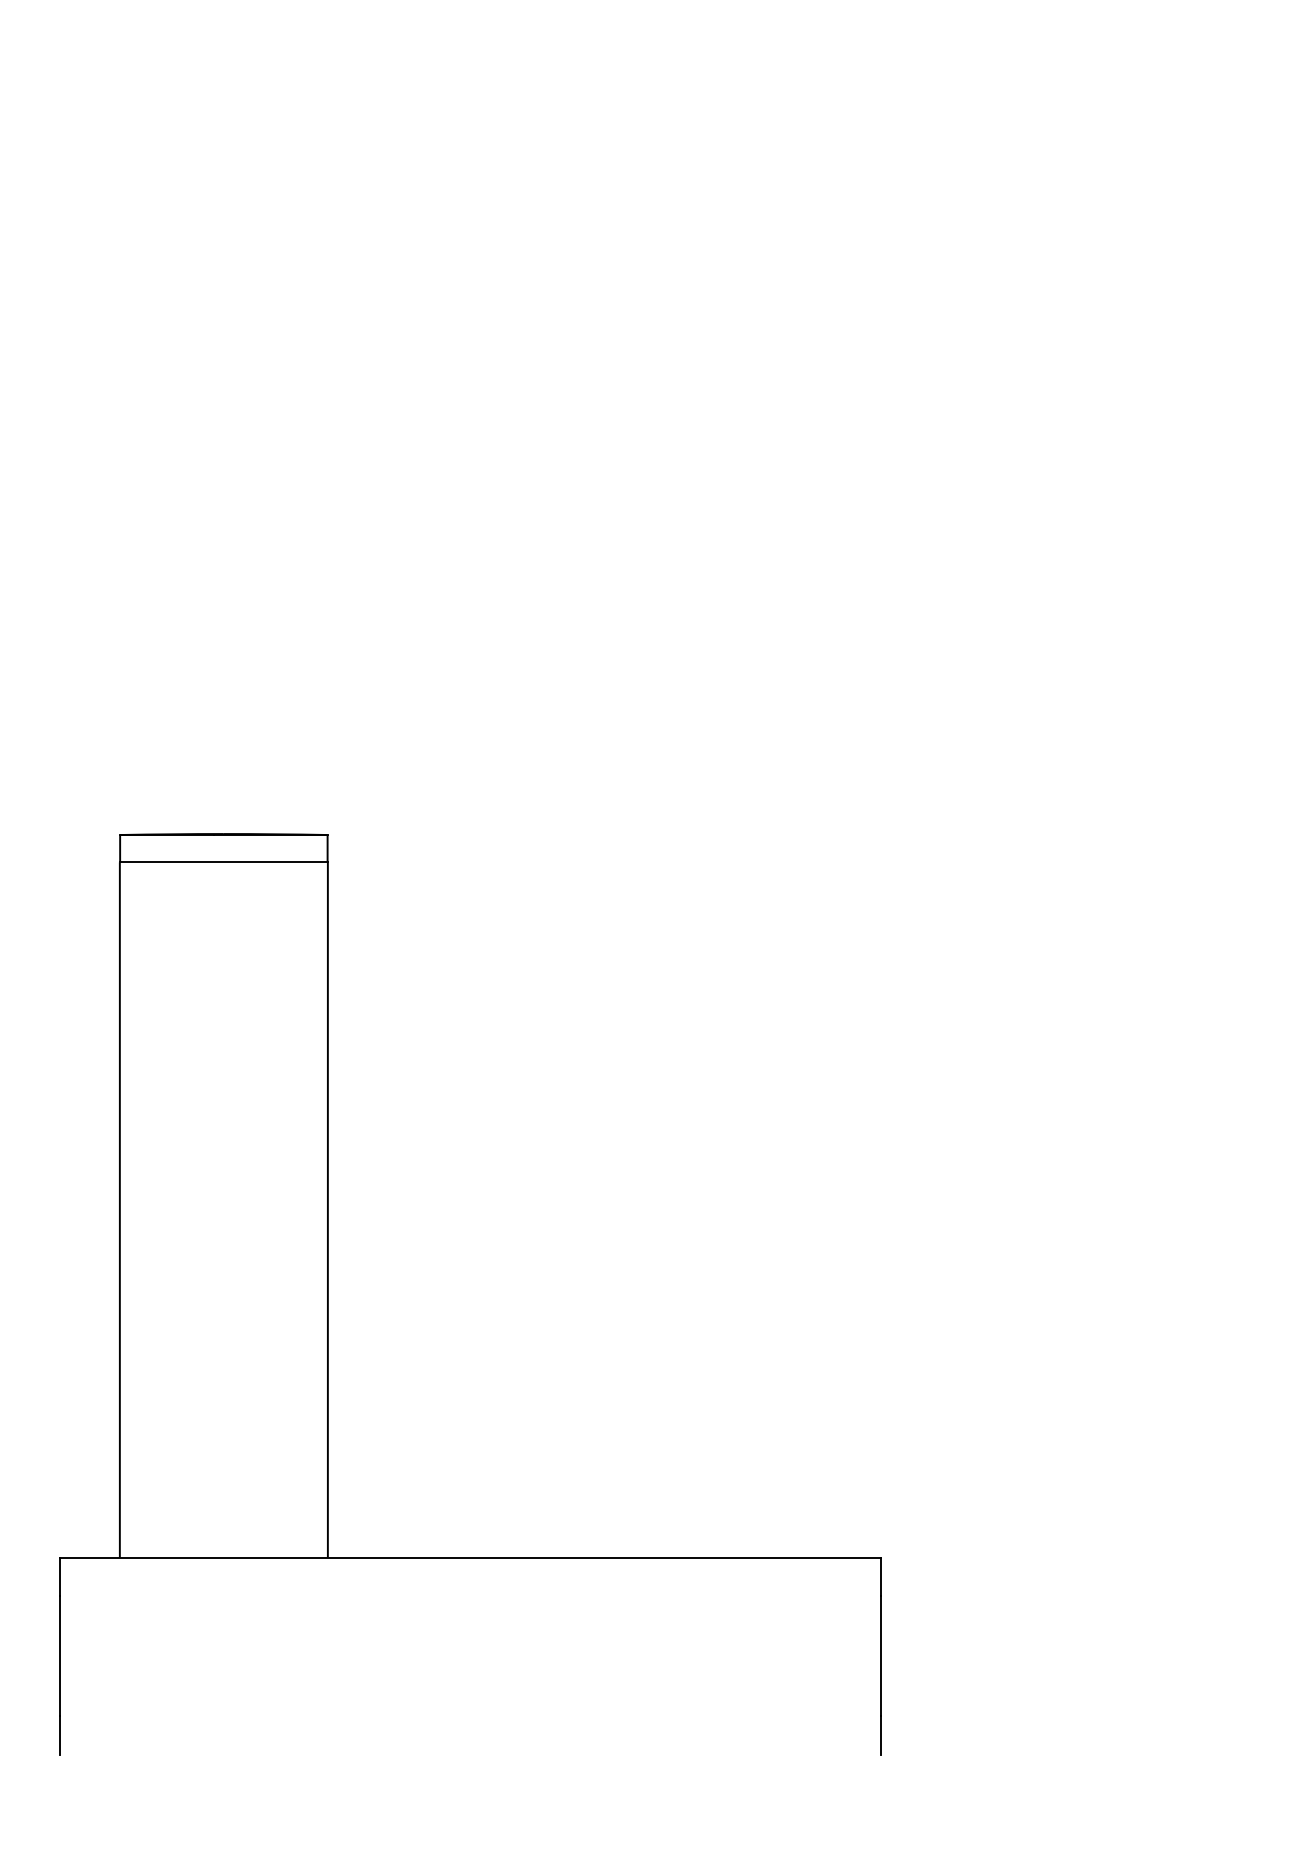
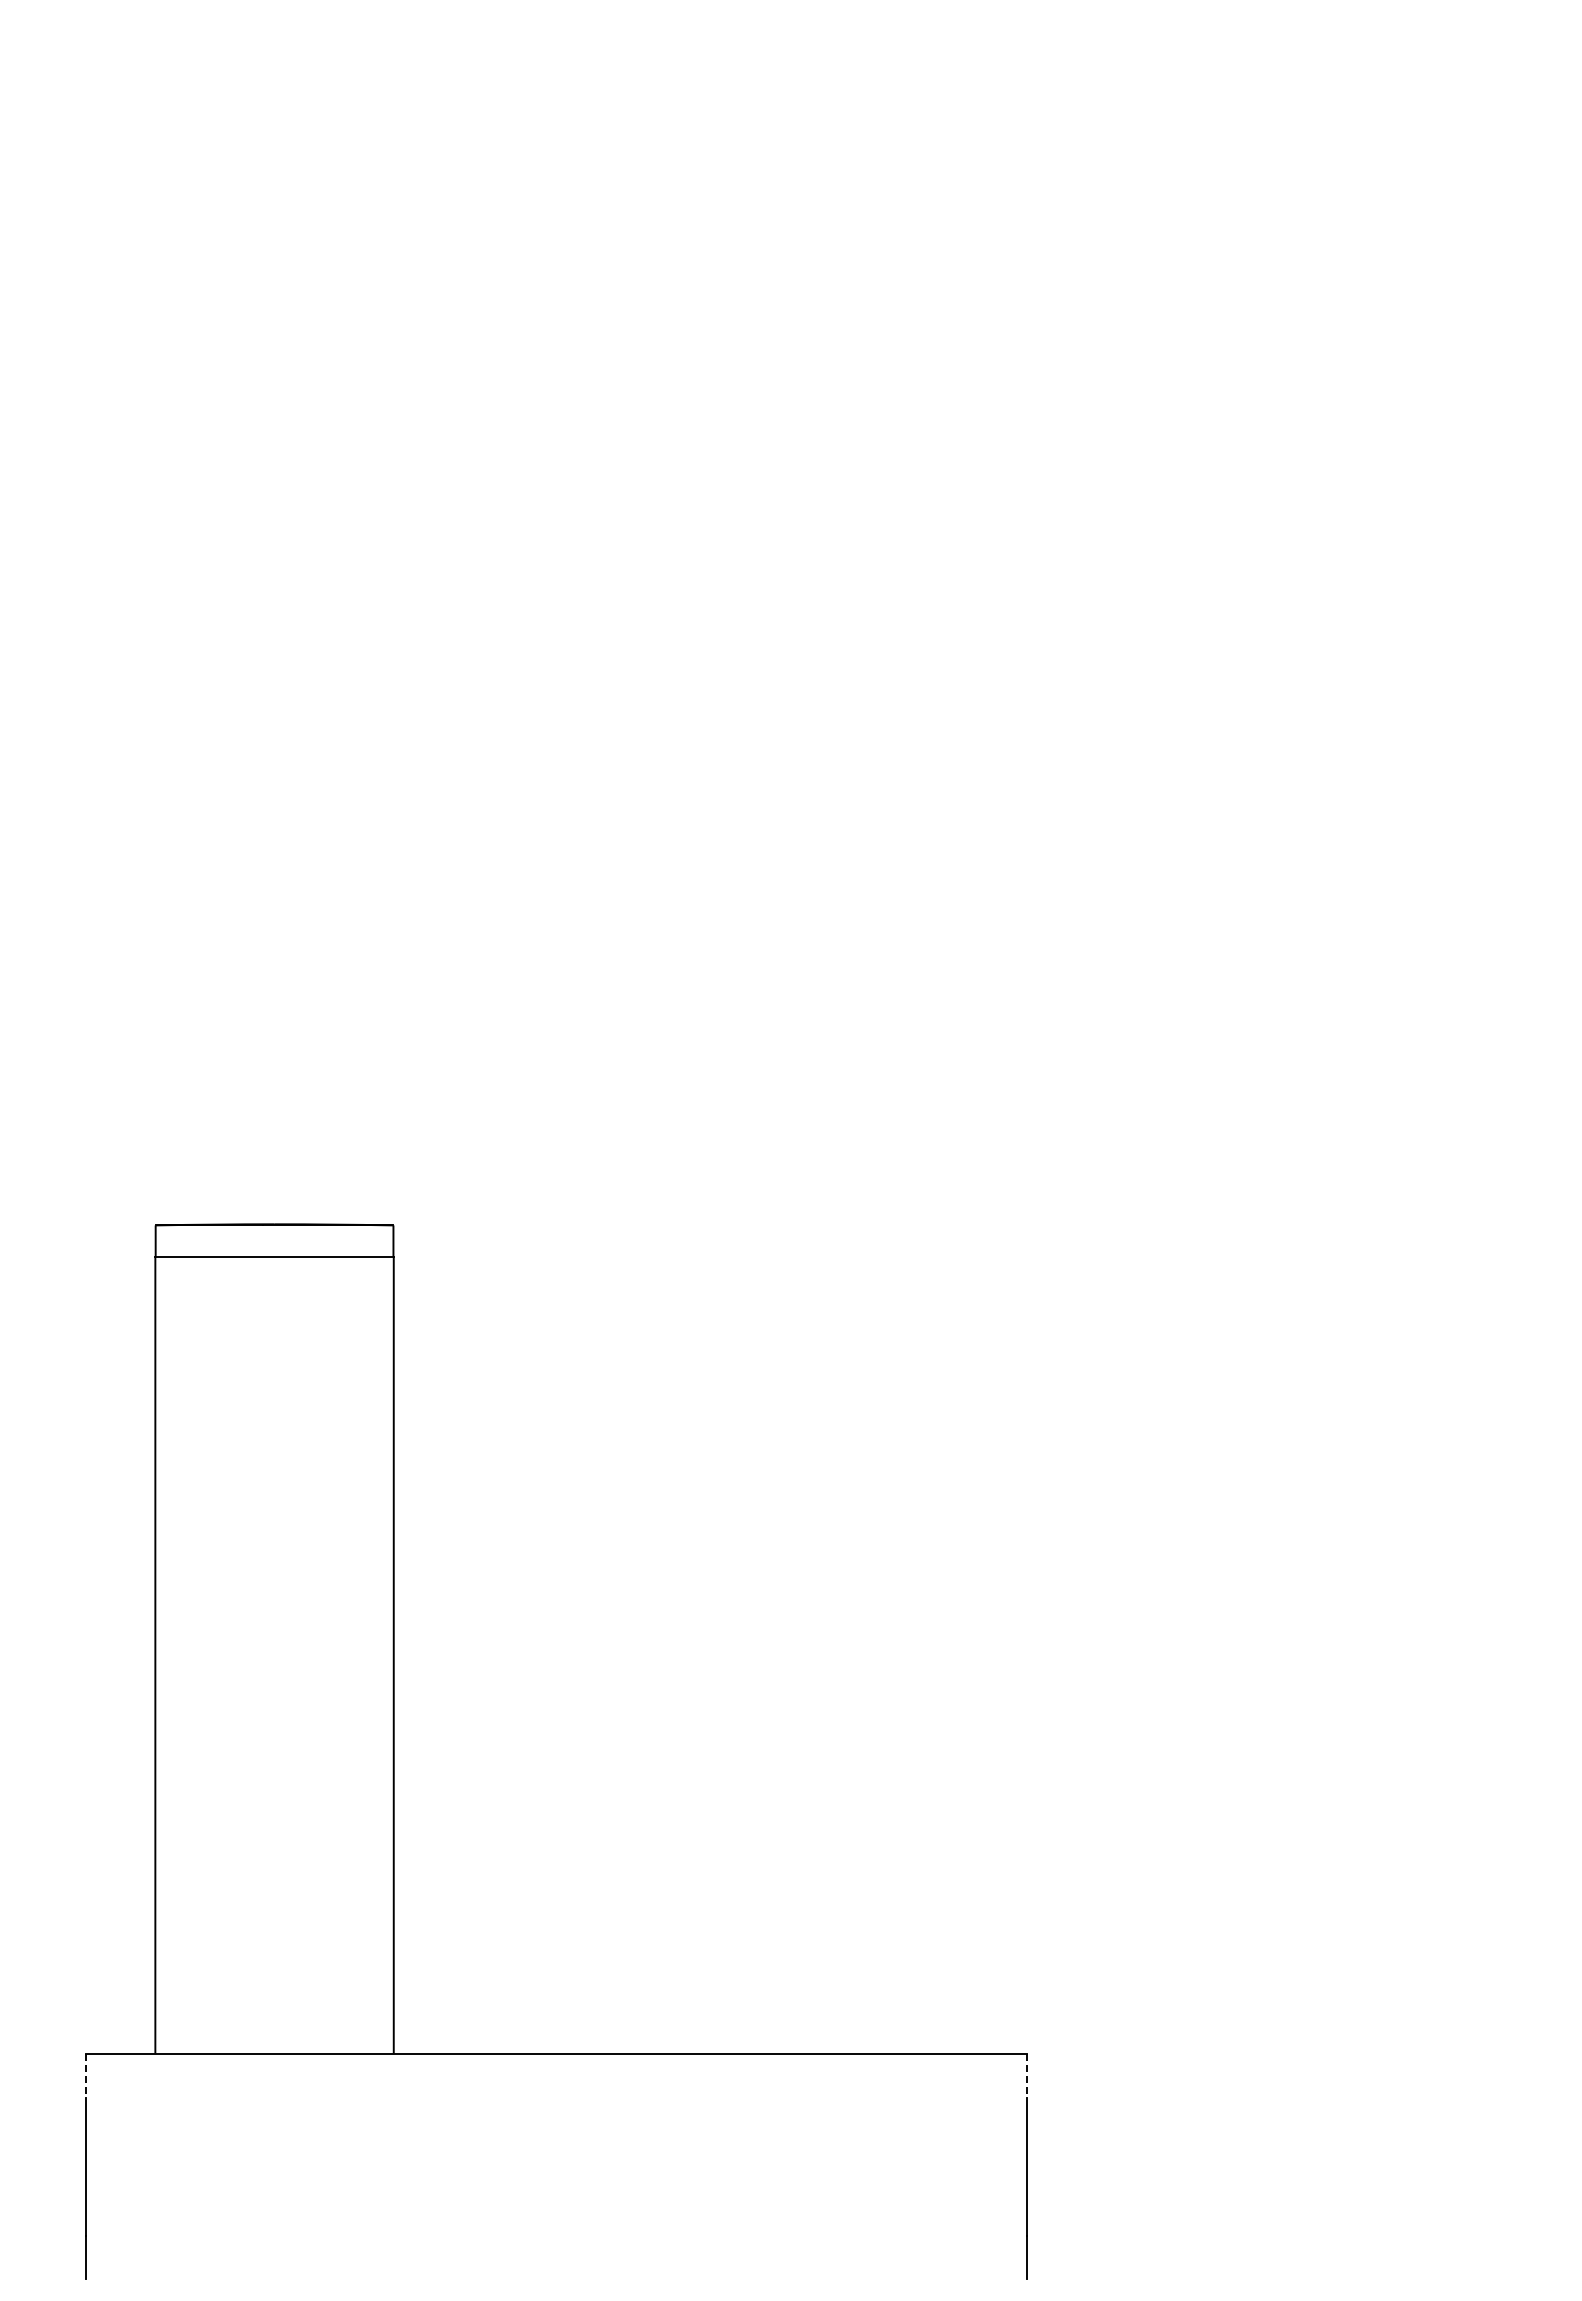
line: (59, 1576) -> (86, 2075), solid -> dashed
line: (880, 1576) -> (1027, 2075), solid -> dashed

